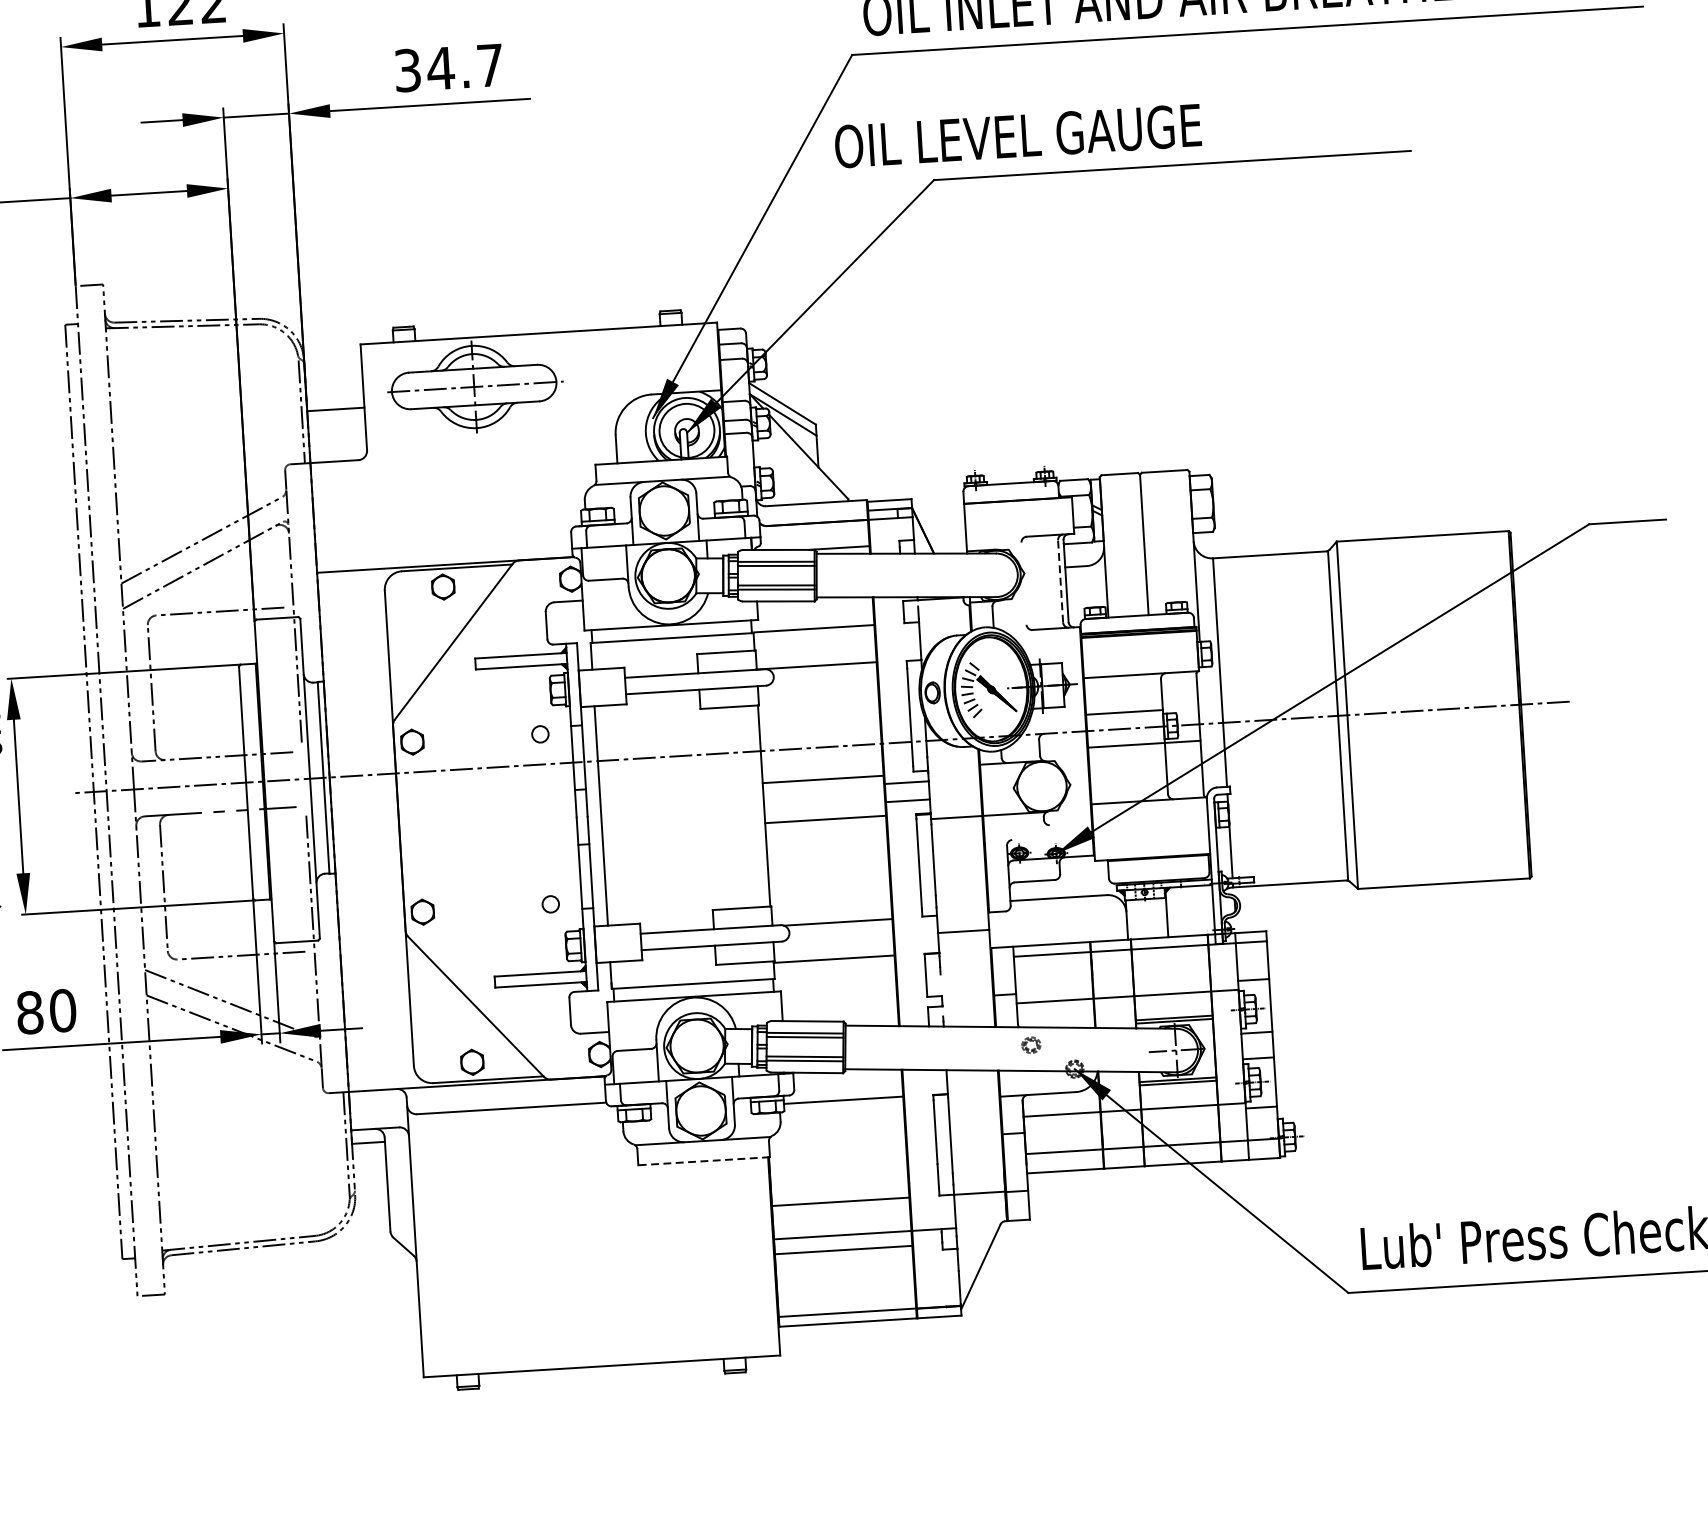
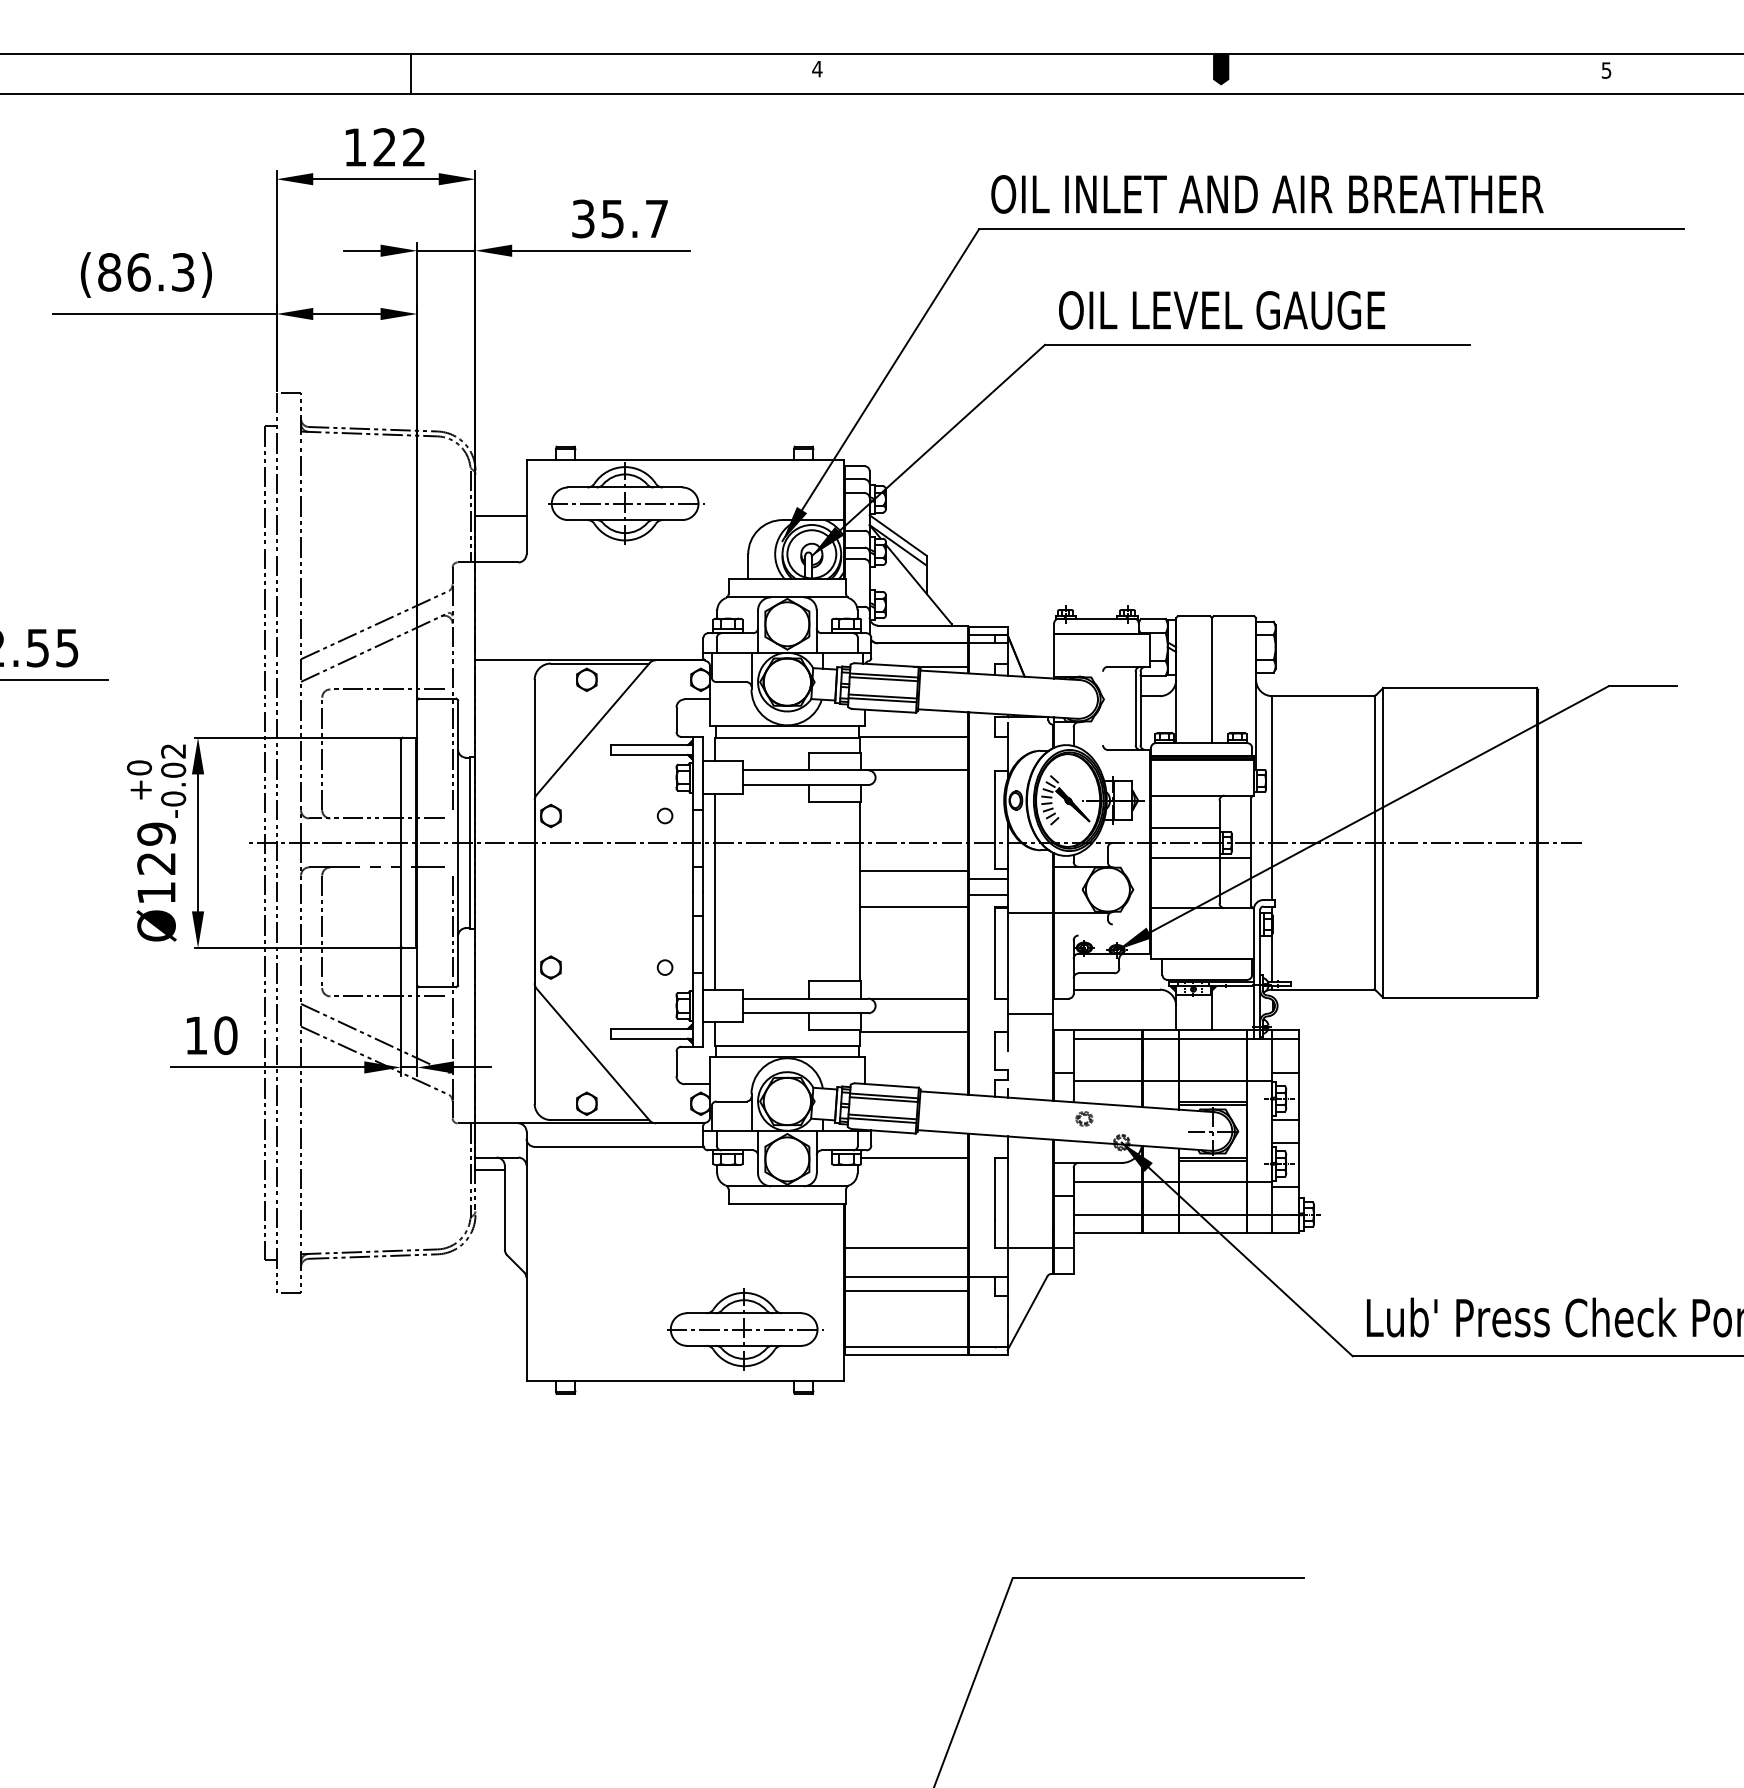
text: (440, 69) -> (612, 219), 34.7 -> 35.7
text: (1018, 136) -> (1222, 310), moved
line: (1060, 581) -> (1135, 708), dashed -> solid
text: (30, 1012) -> (196, 1035), 80 -> 10
line: (704, 1161) -> (787, 1204), dashed -> solid
part: (665, 1304) -> (745, 1329), added

